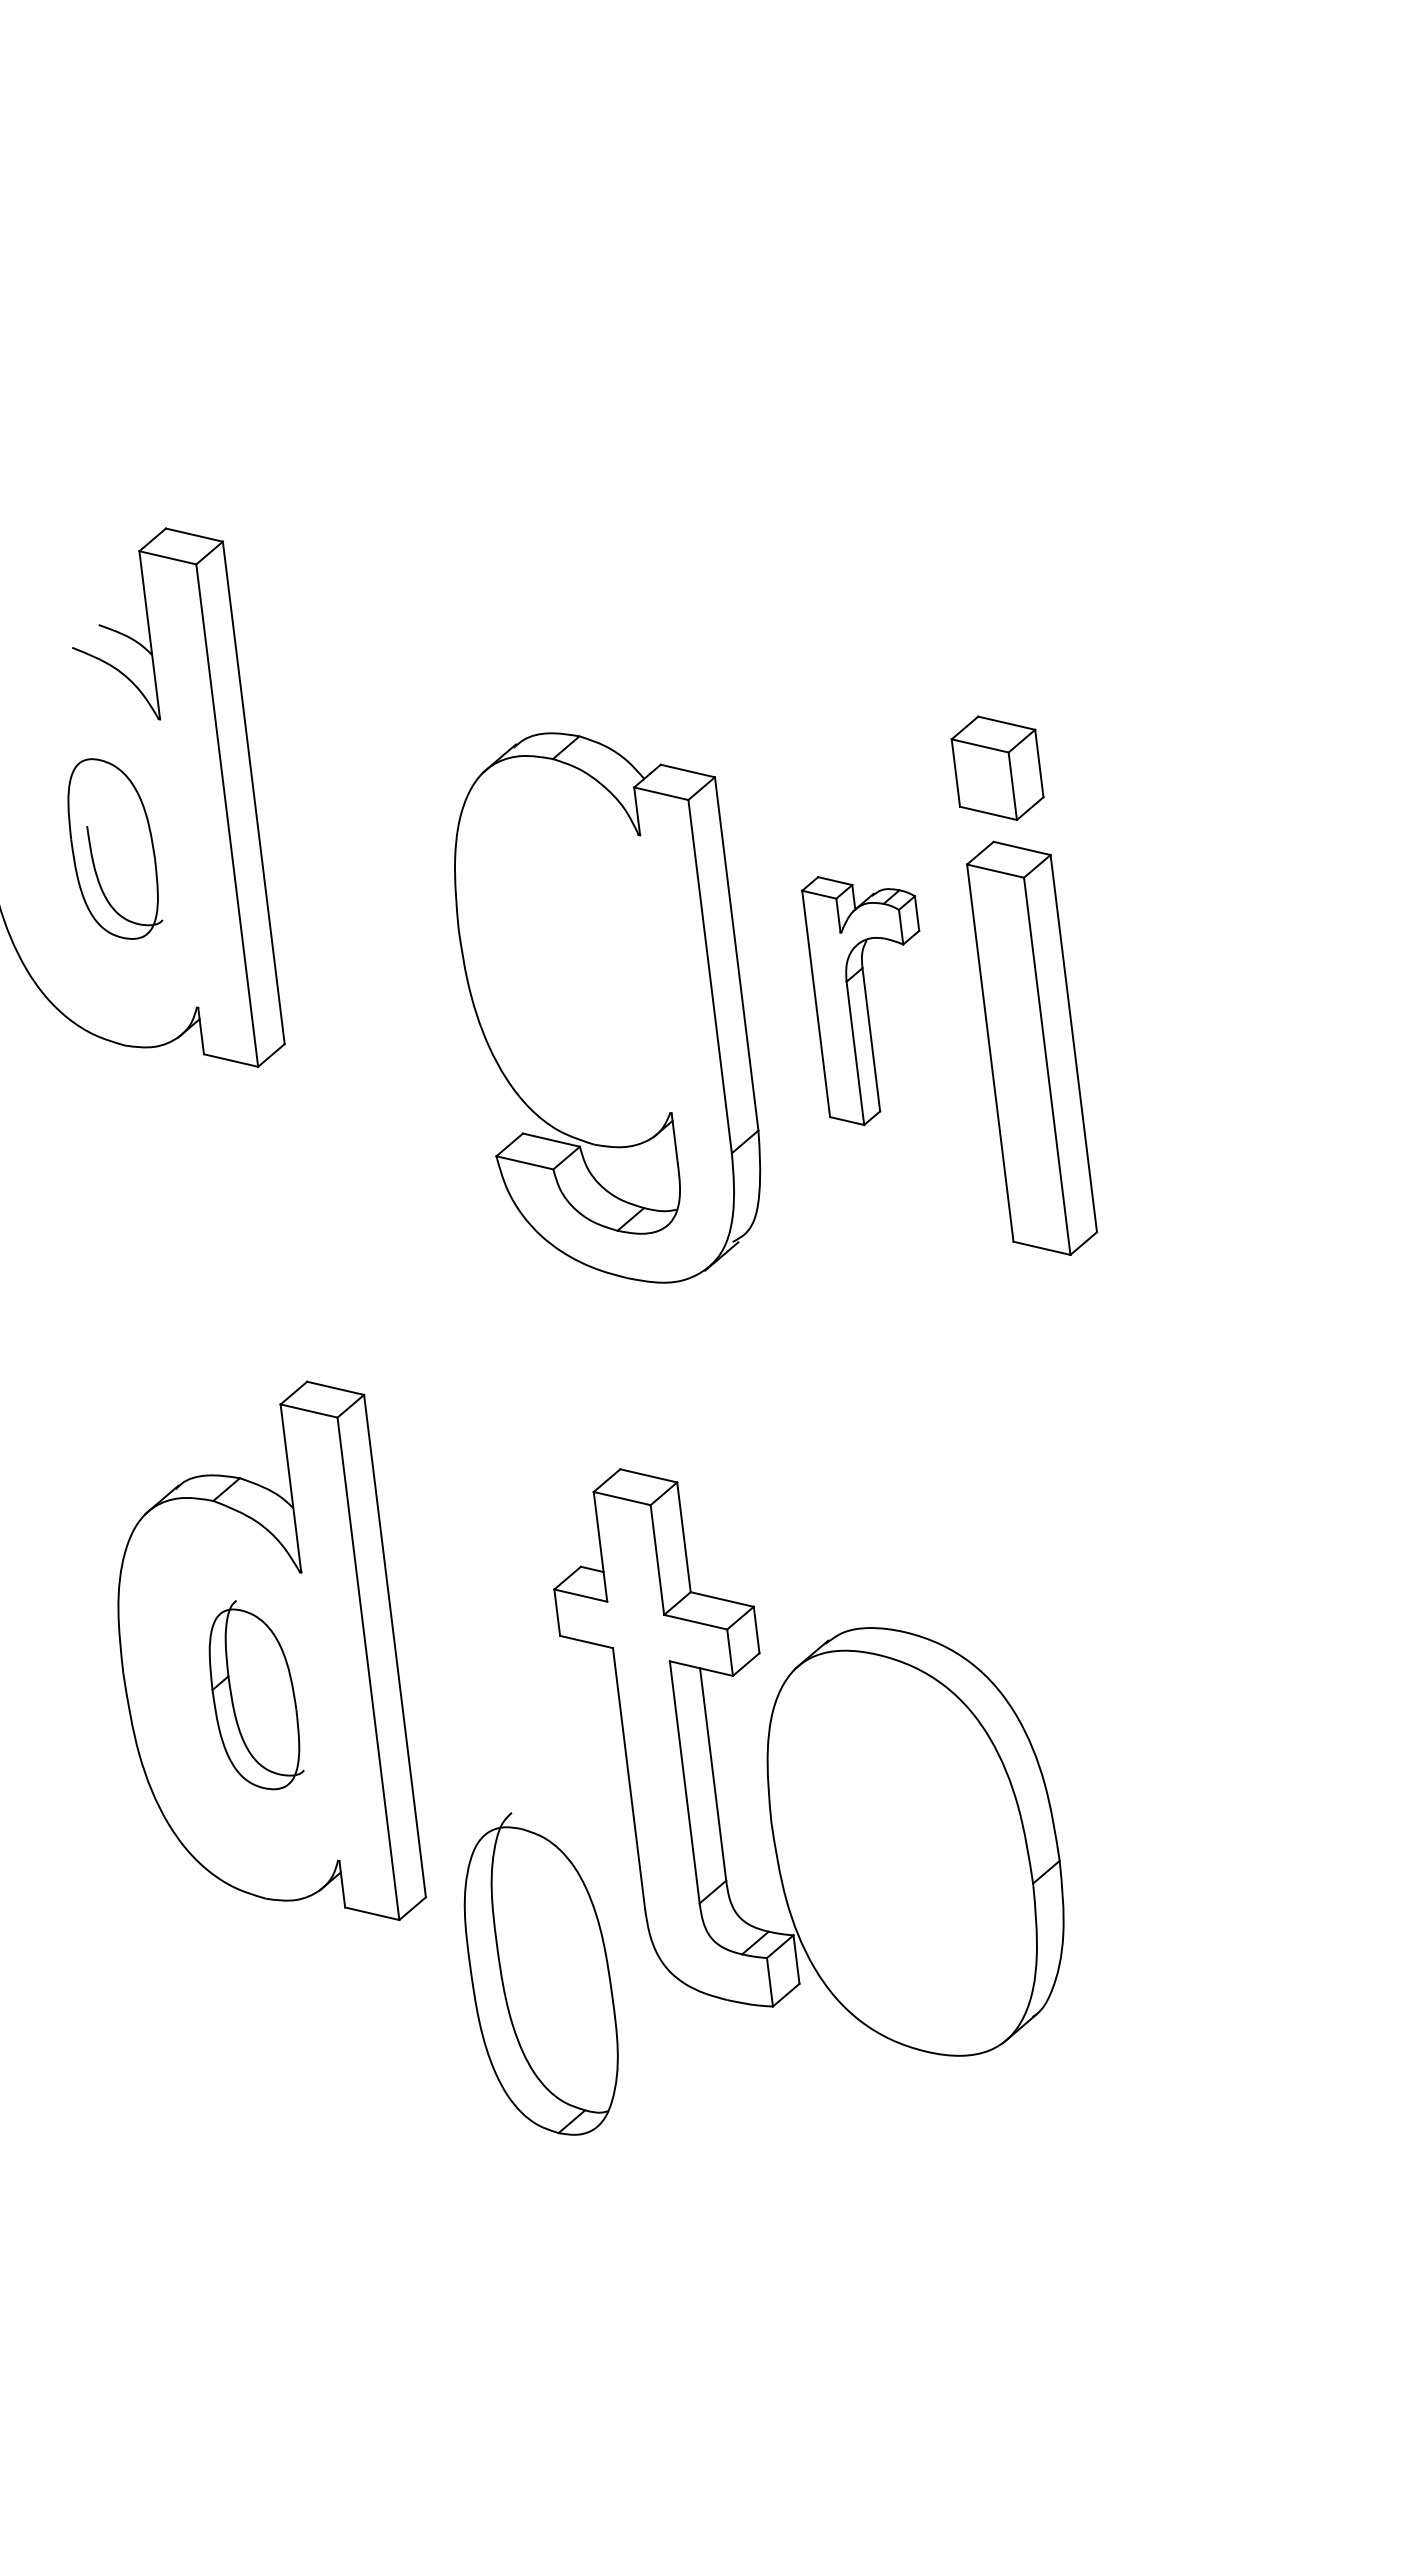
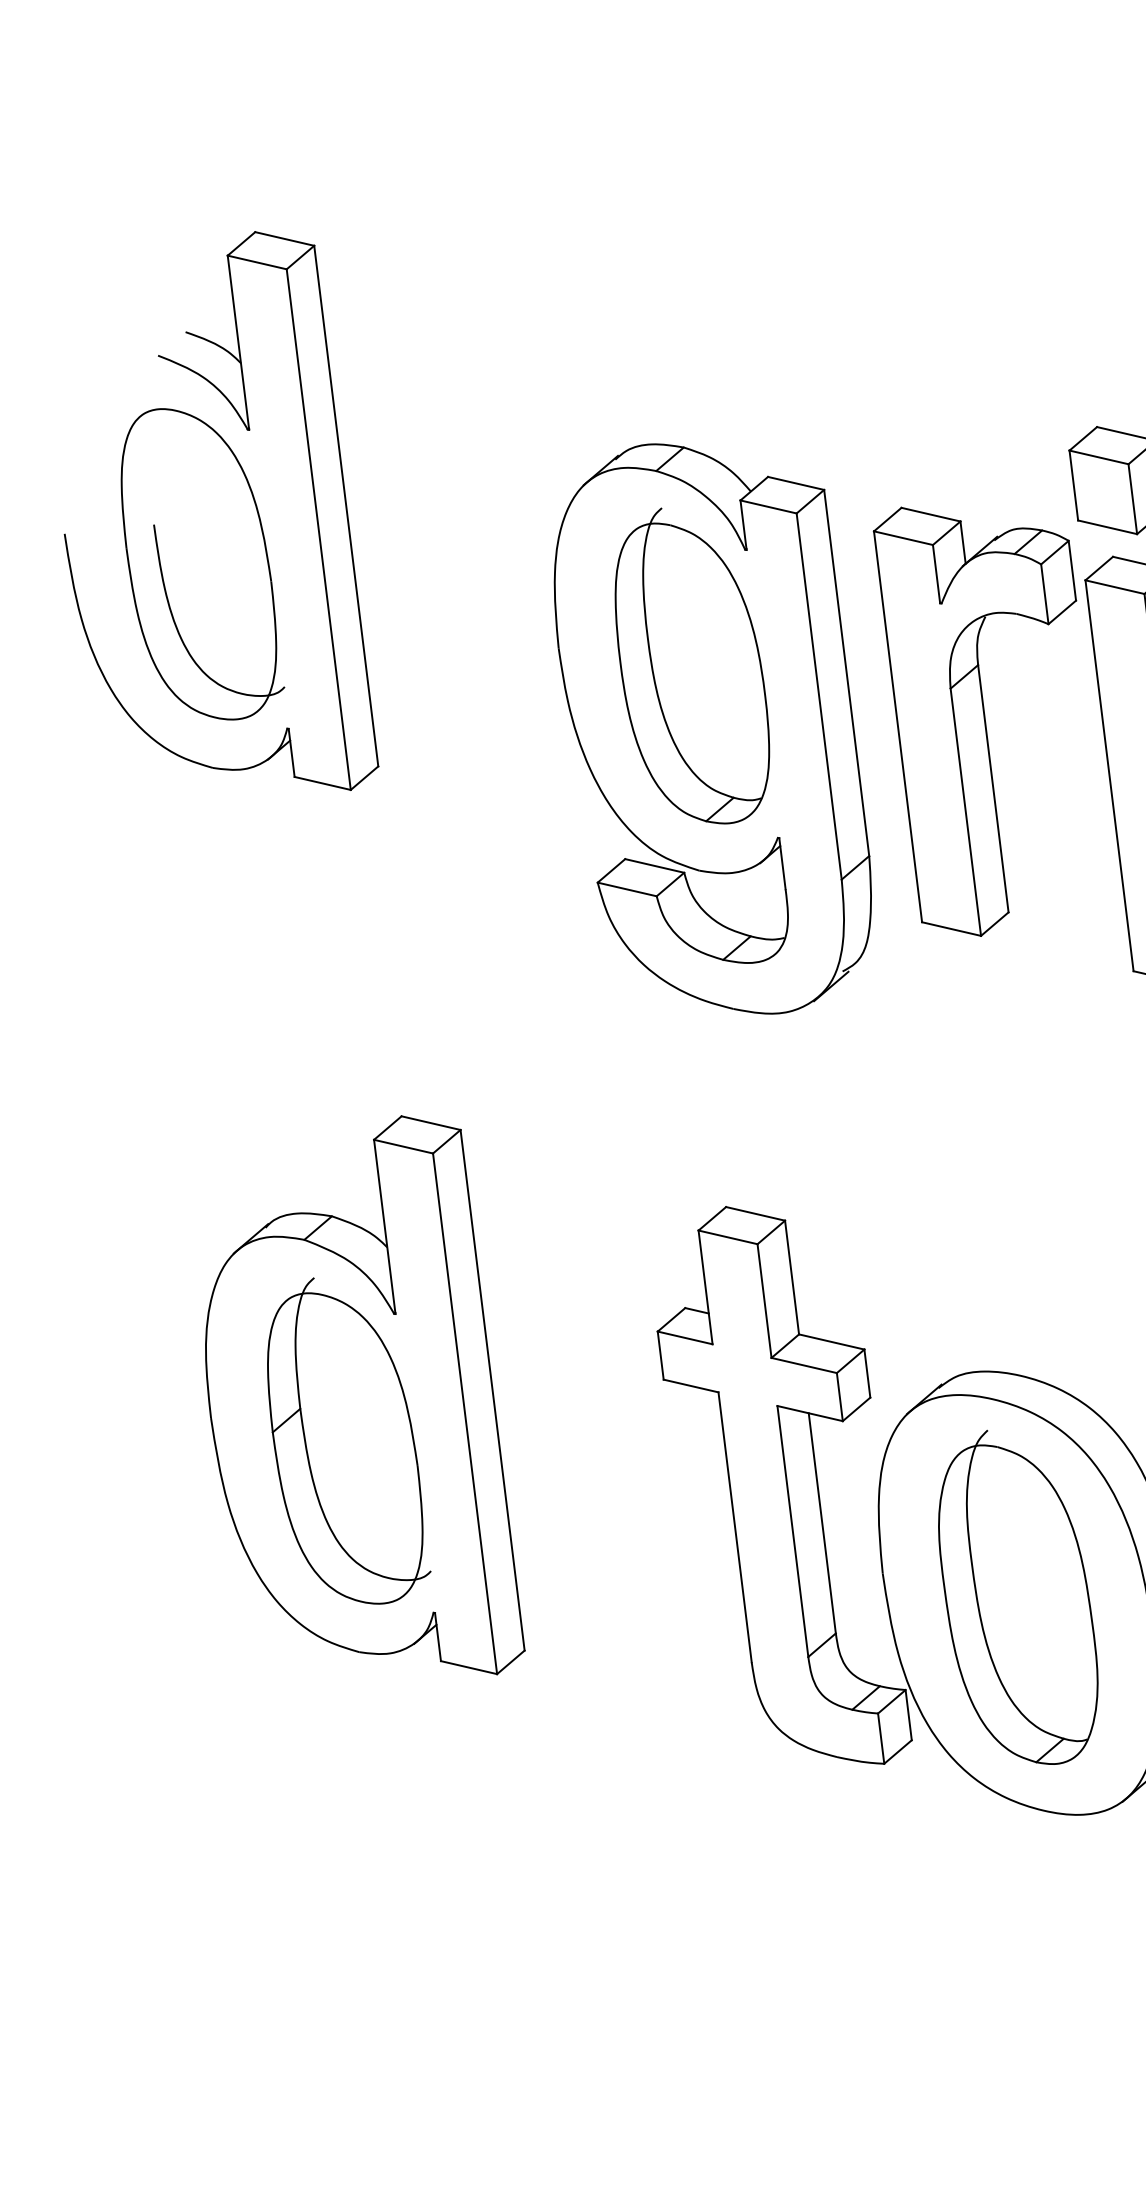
part: (115, 848) -> (202, 563), size x1.67
part: (587, 947) -> (692, 666), added
part: (860, 1000) -> (975, 721), size x1.67
part: (256, 1694) -> (349, 1440), size x1.67
part: (540, 1973) -> (1017, 1596), moved

